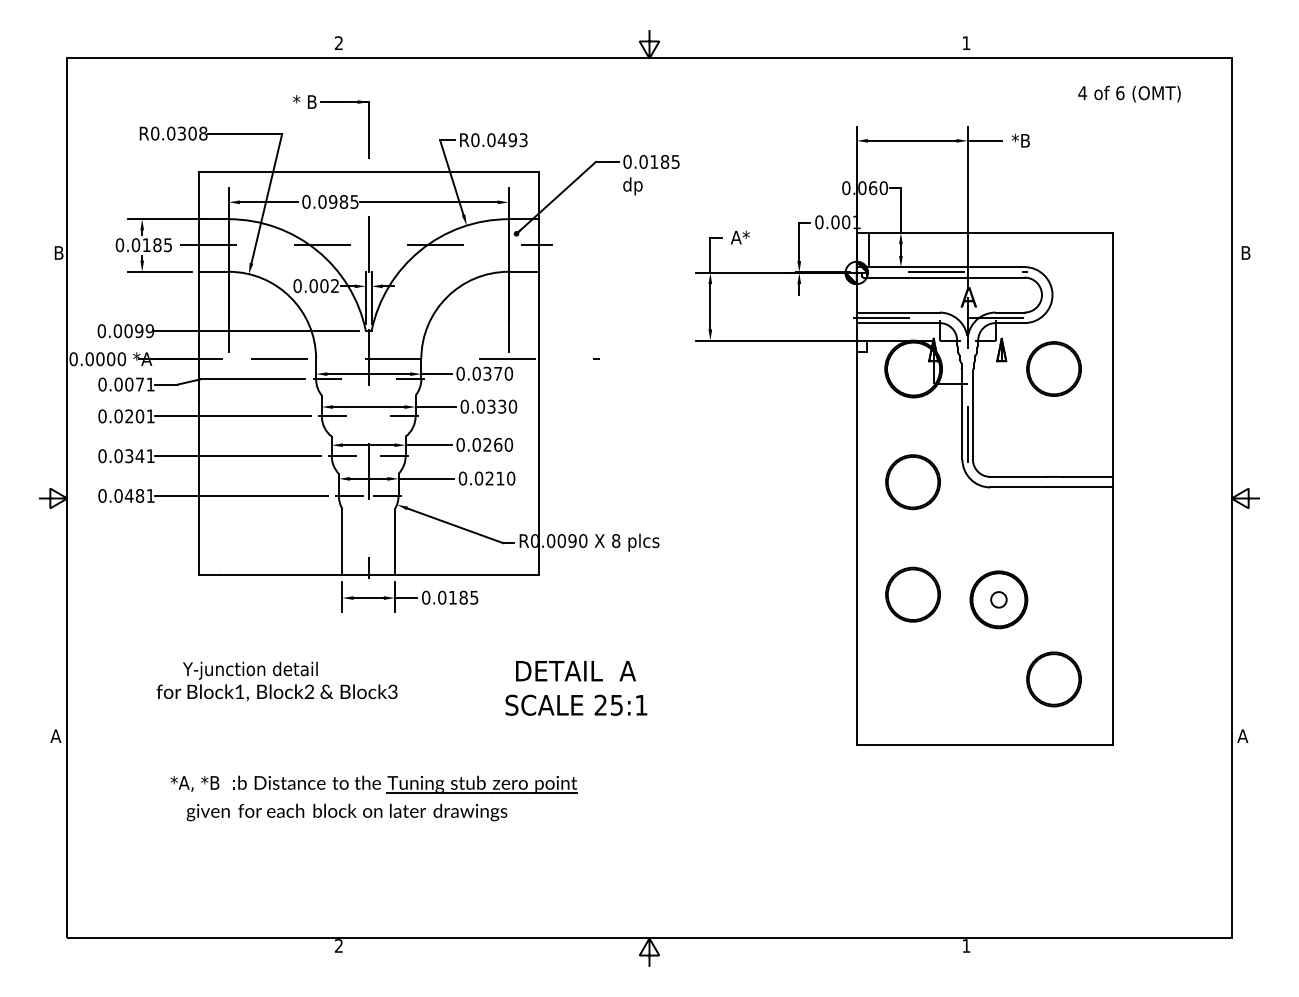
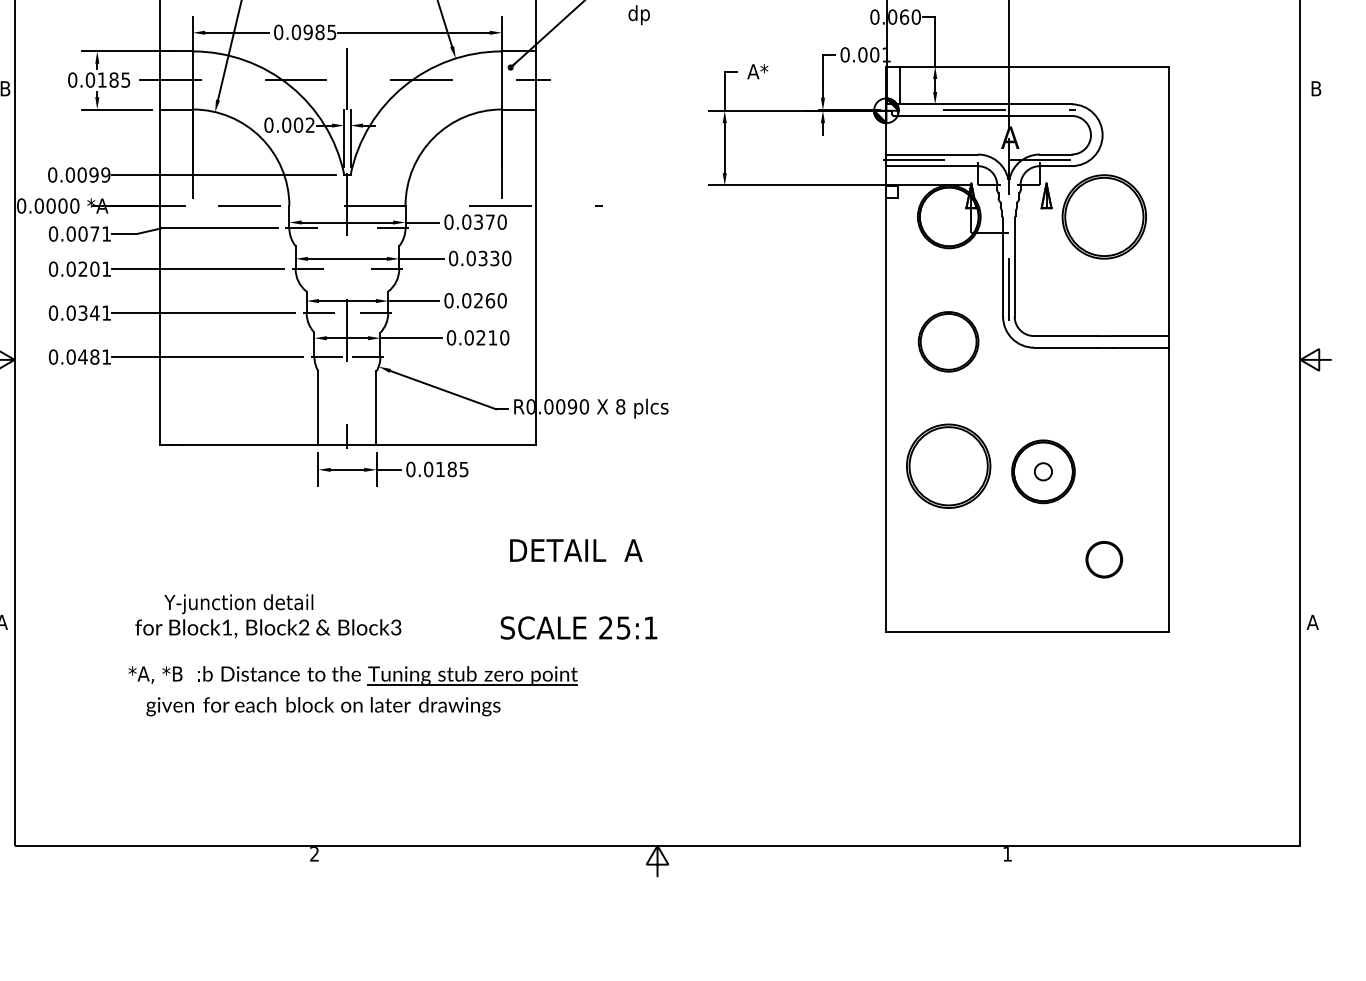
circle: (1053, 368) -> (1103, 216), size x1.4
part: (912, 594) -> (947, 465), size x1.4
part: (1053, 679) -> (1103, 559), size x0.6
text: (276, 681) -> (267, 616), moved
text: (576, 704) -> (579, 627), moved

